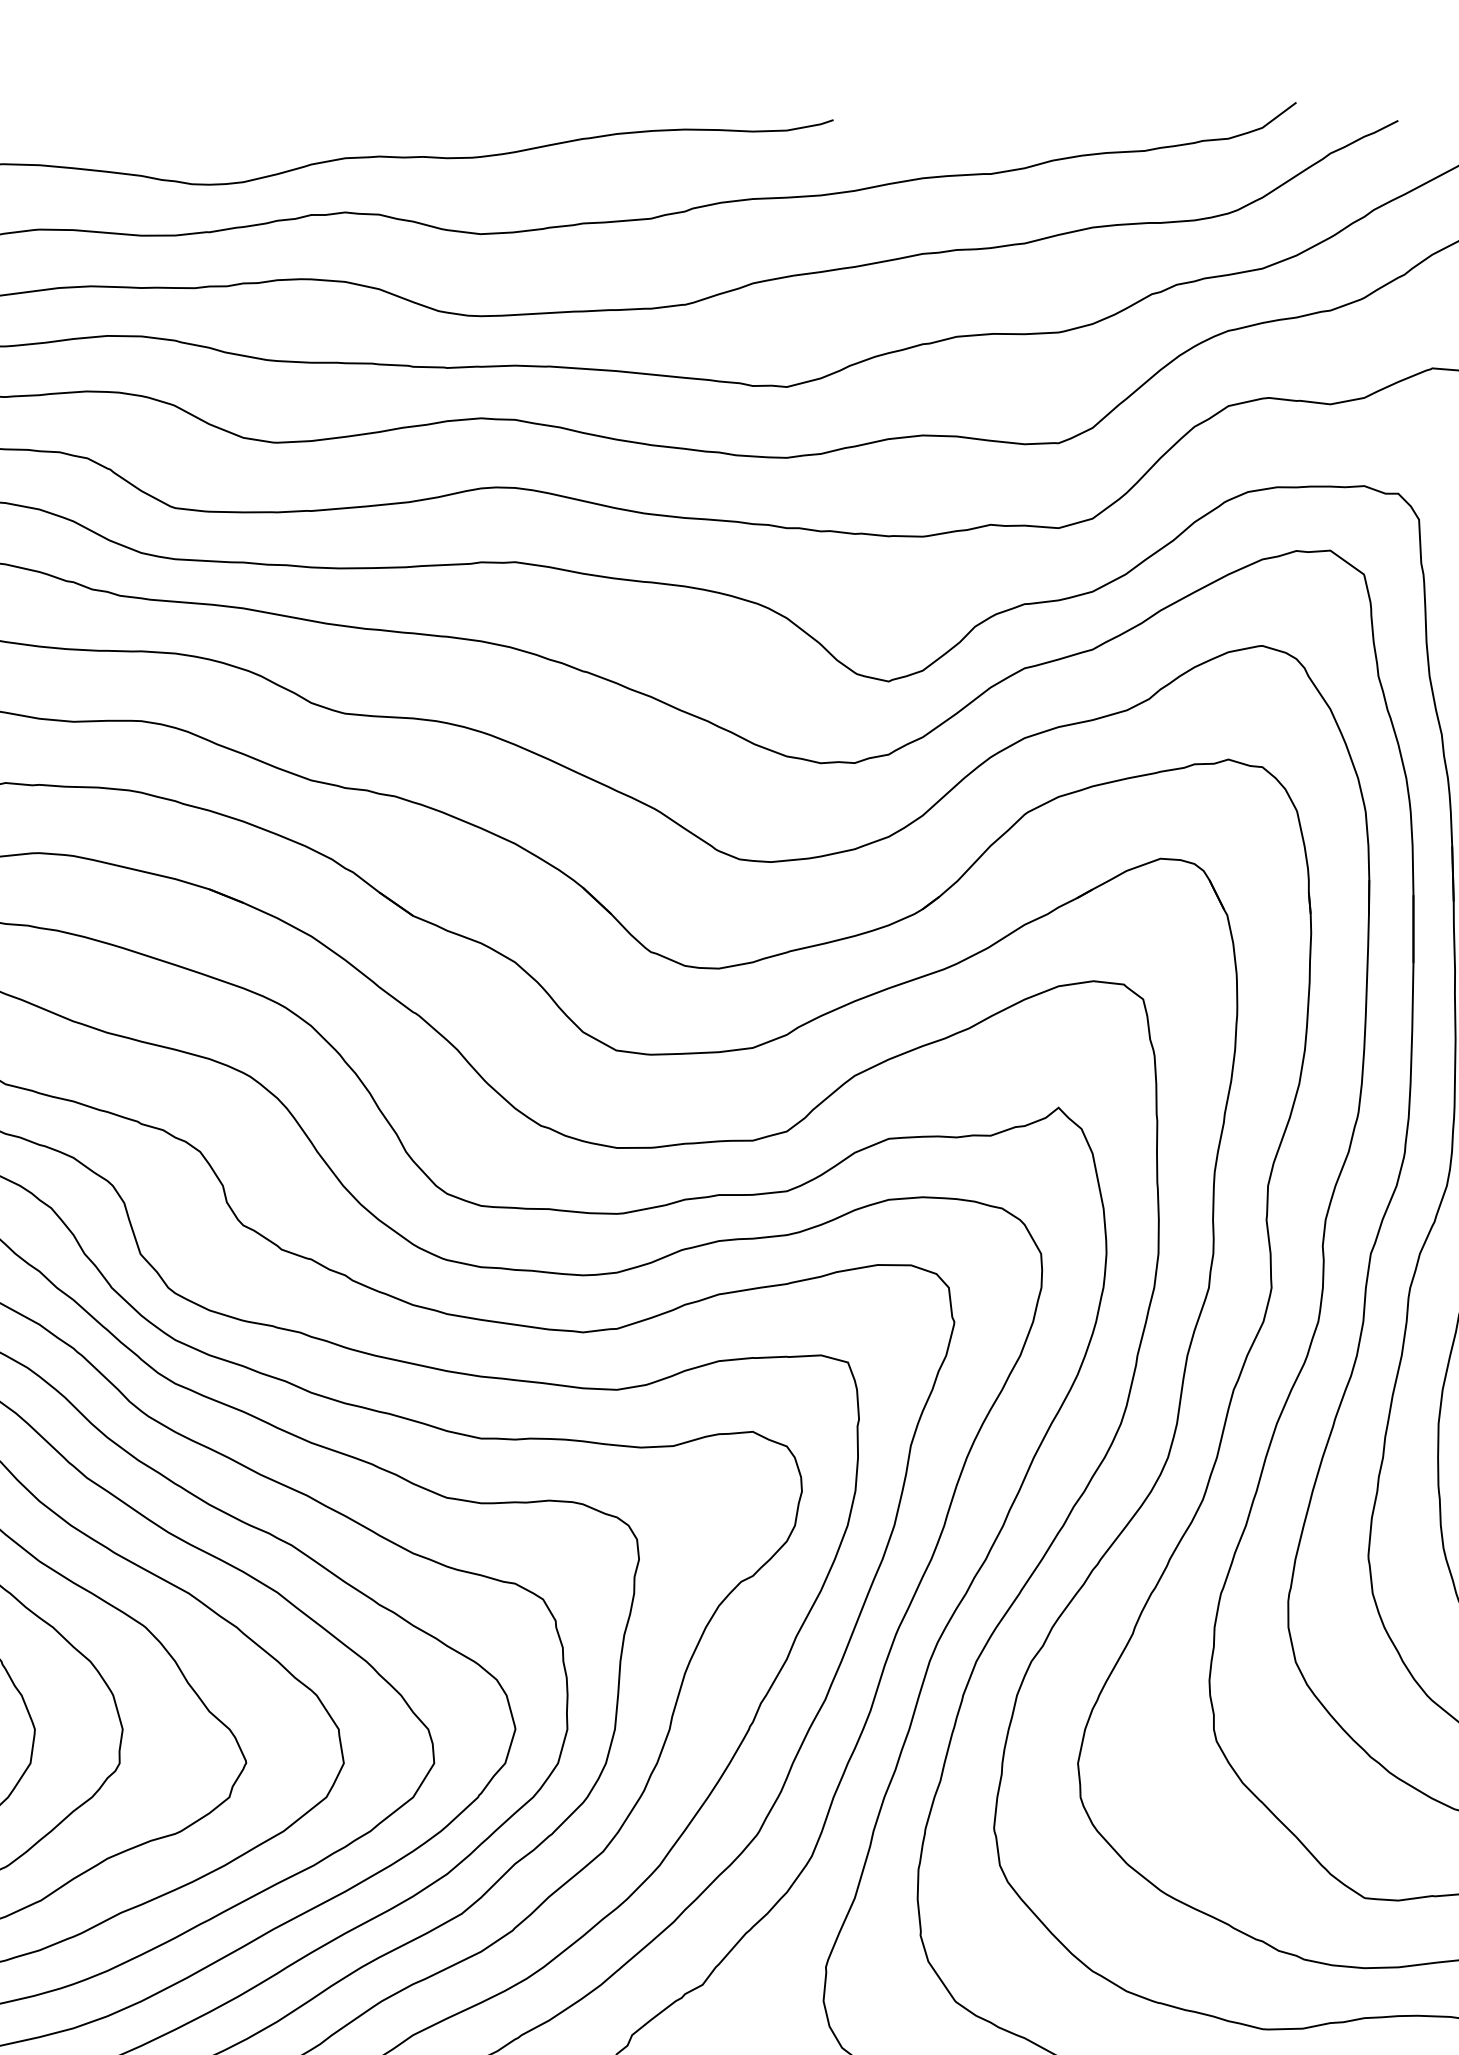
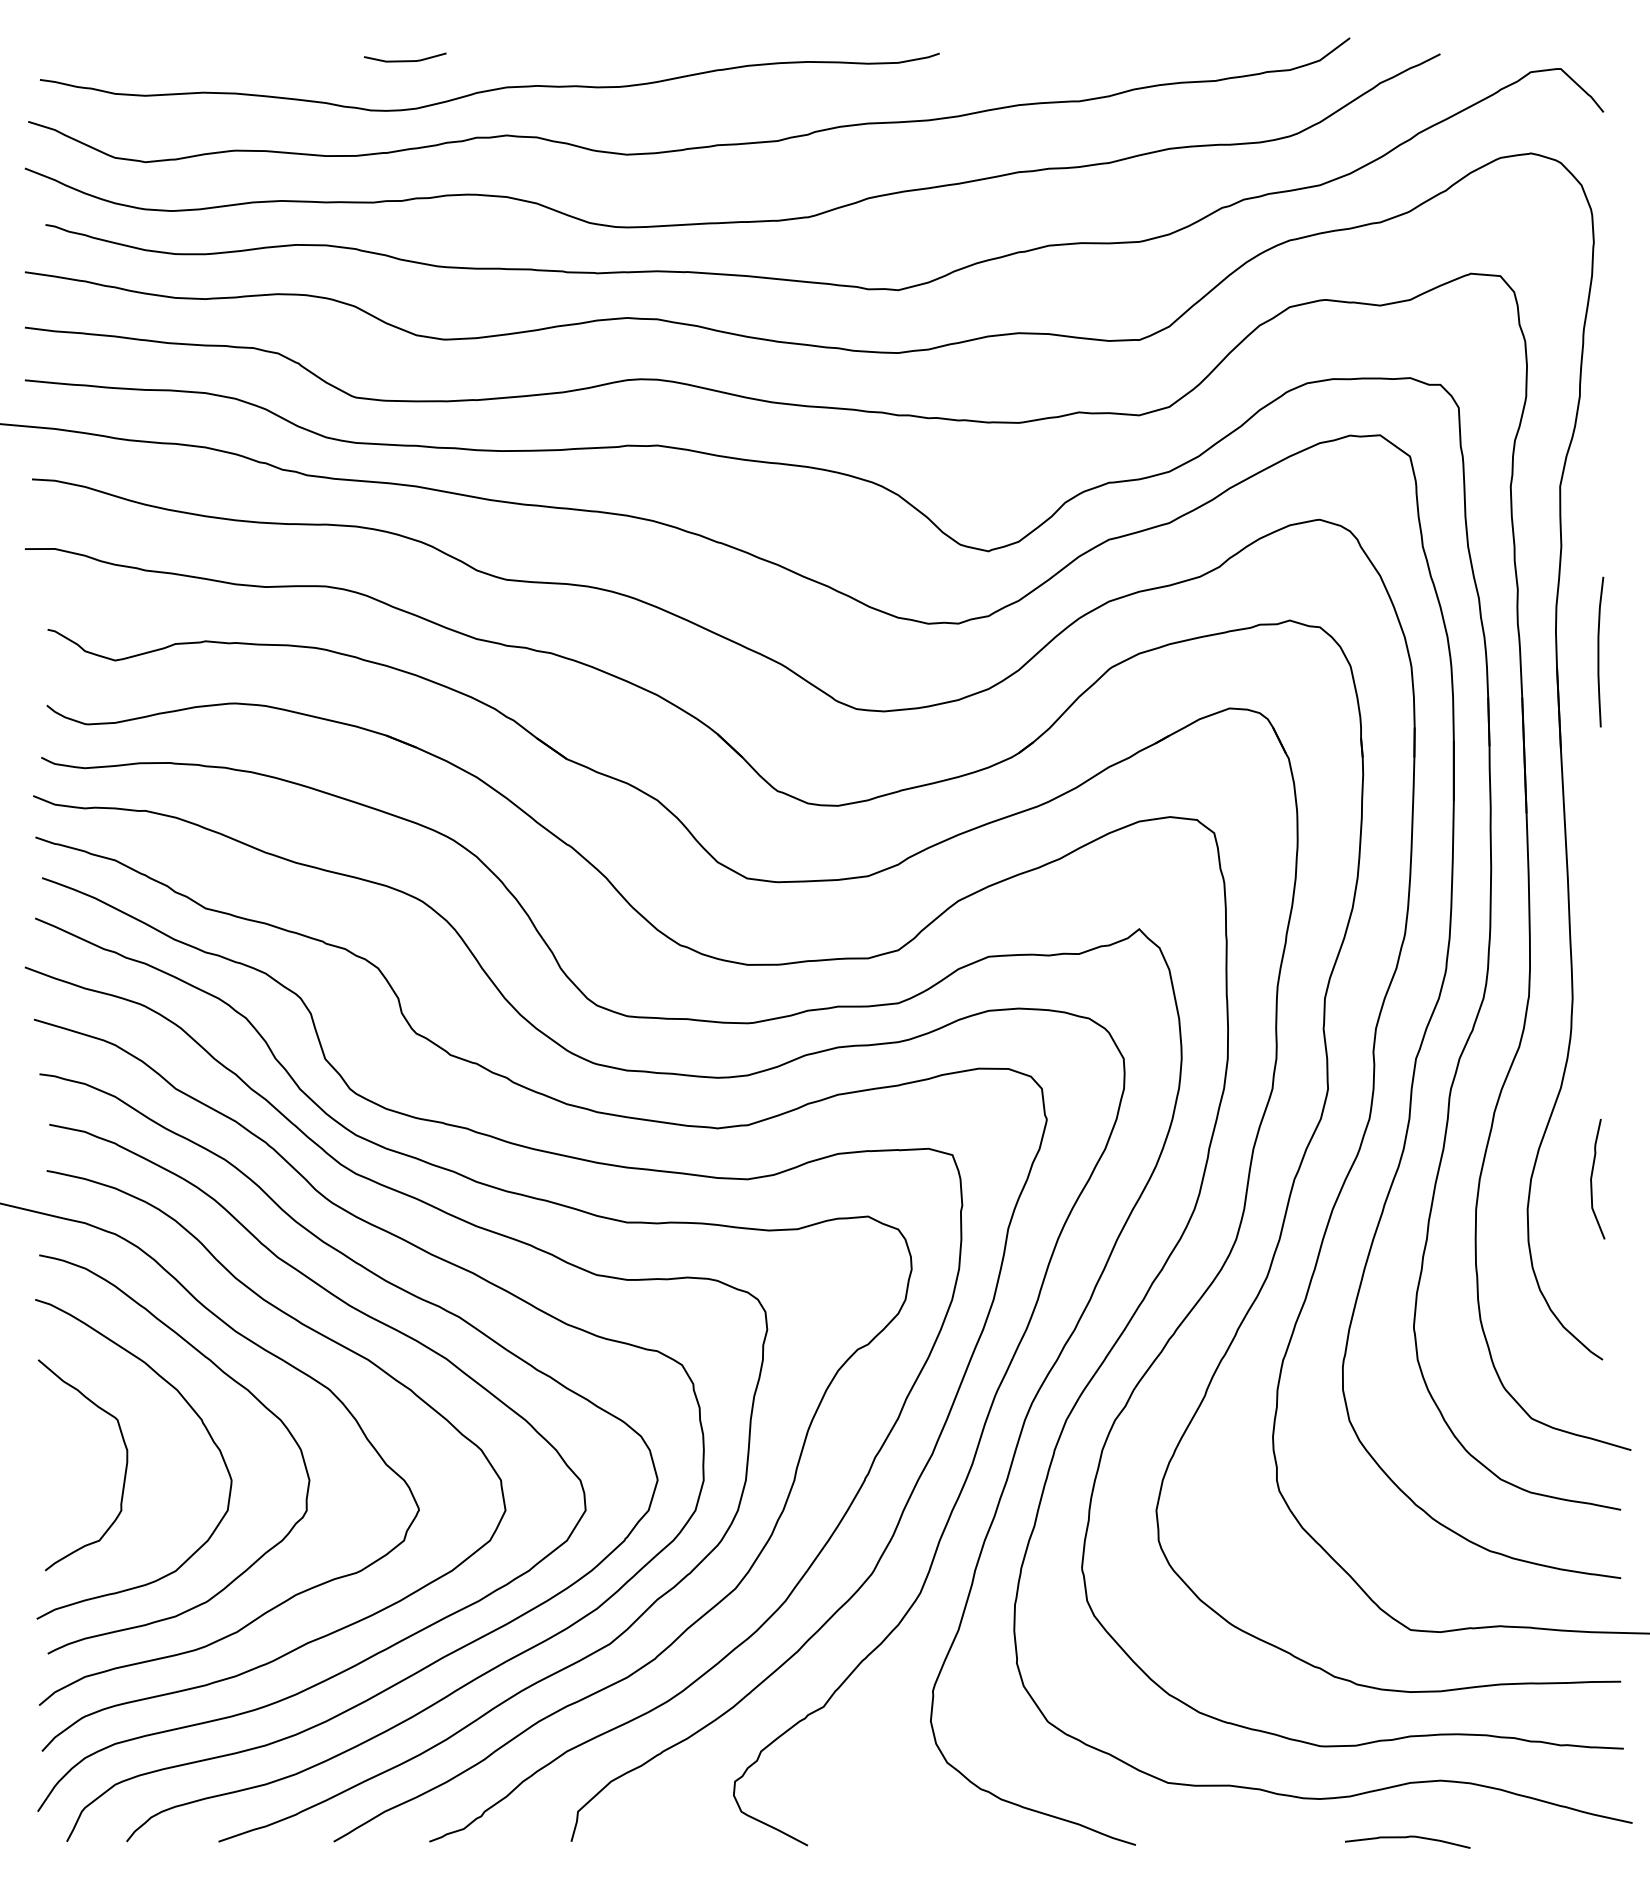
line: (231, 127) -> (405, 60), added

